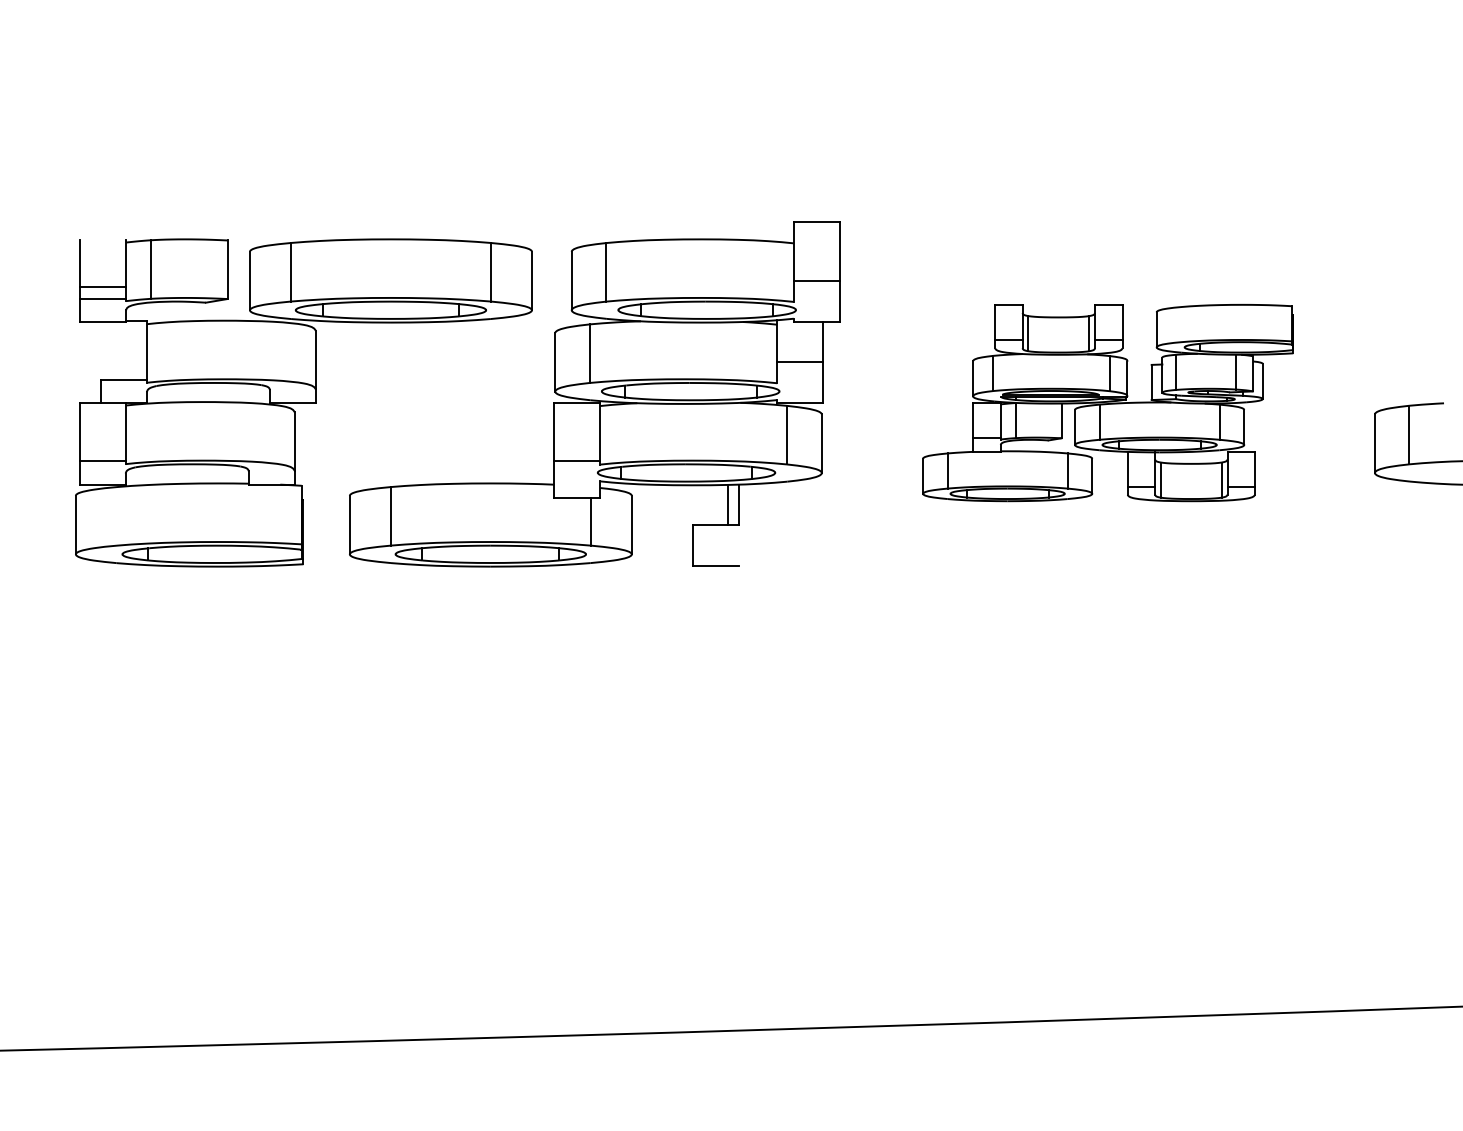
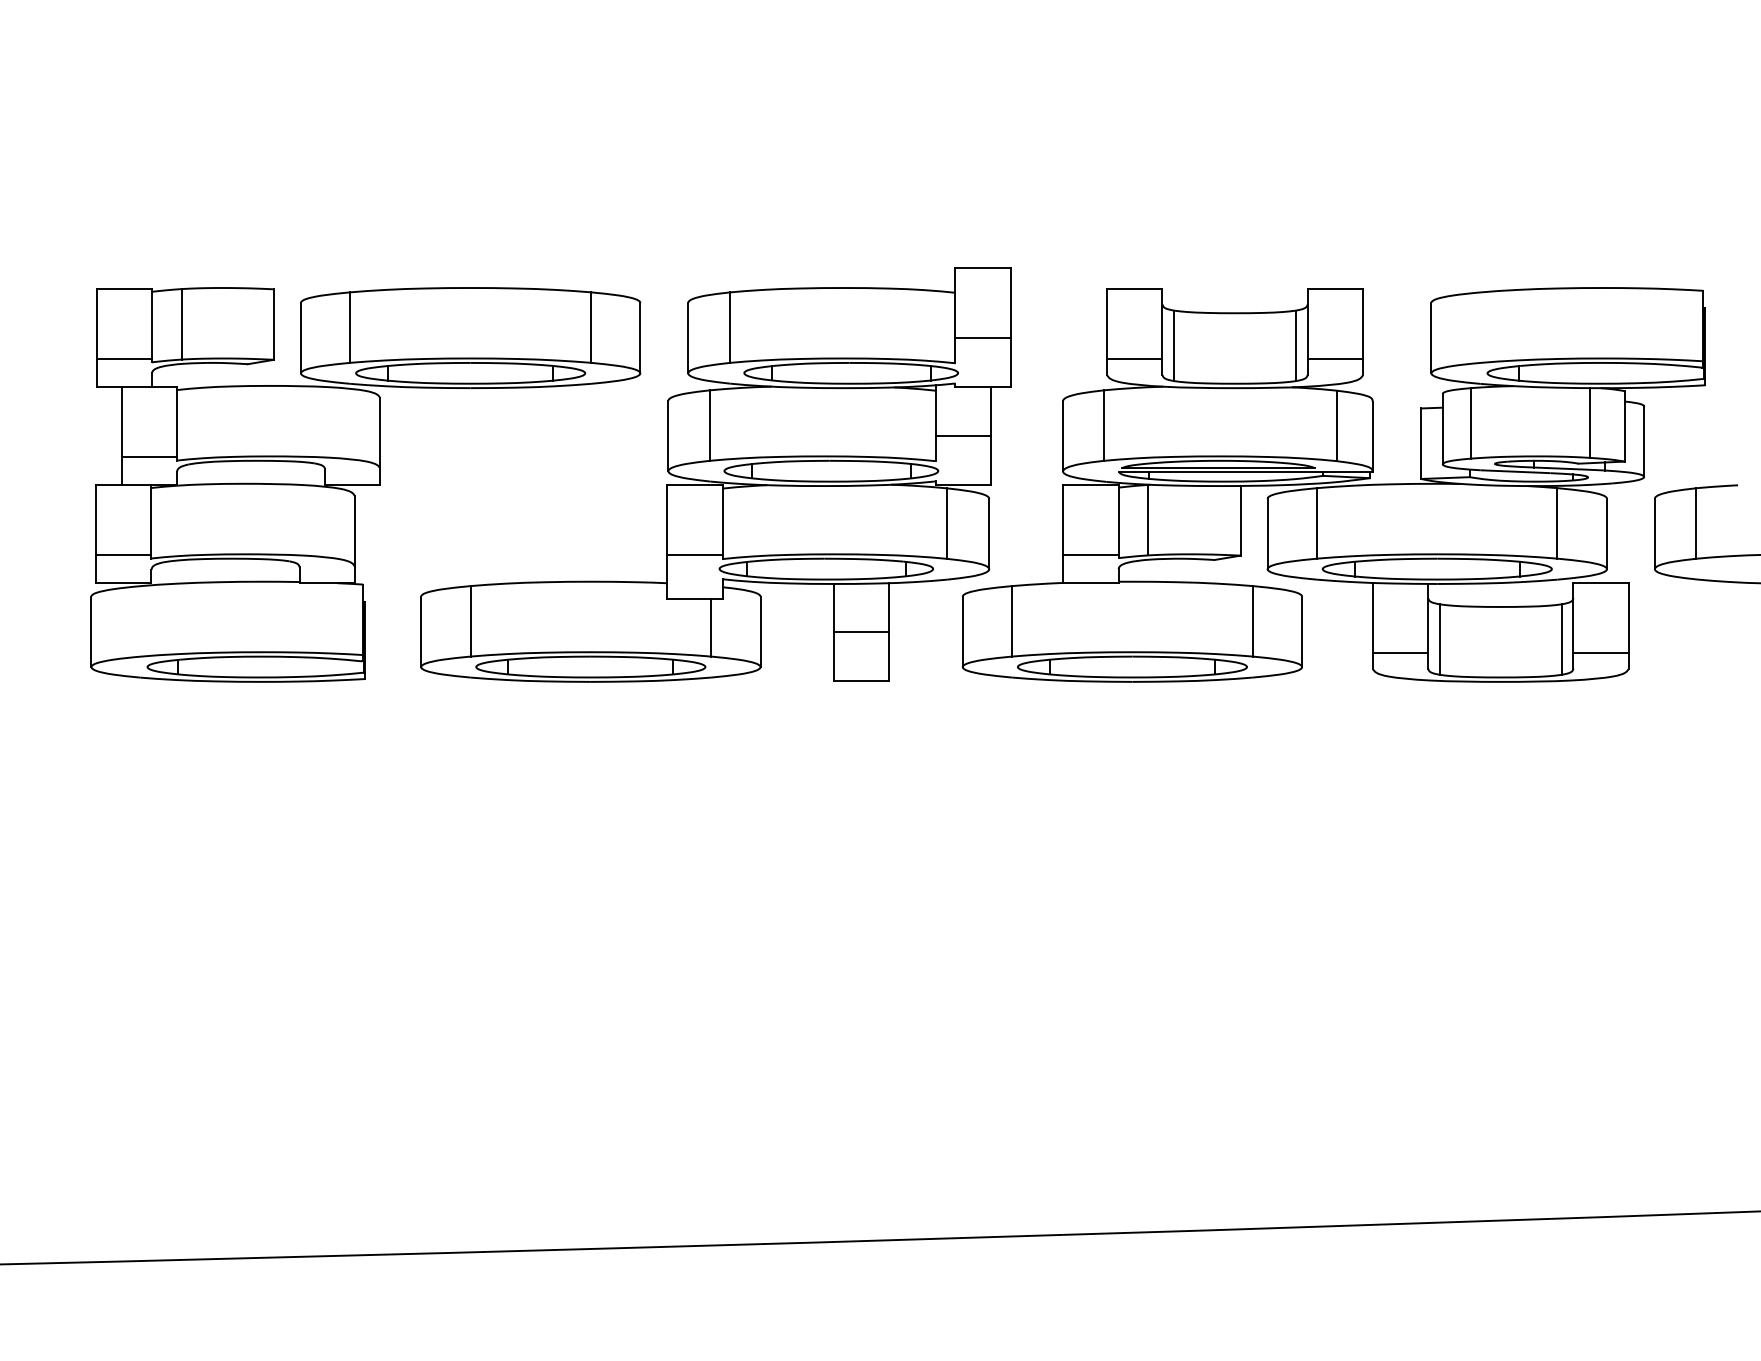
line: (102, 287) -> (123, 288), moved
line: (100, 351) -> (121, 422), added
part: (1107, 402) -> (1333, 484), size x1.67
line: (728, 504) -> (834, 607), moved
line: (738, 545) -> (889, 656), added

